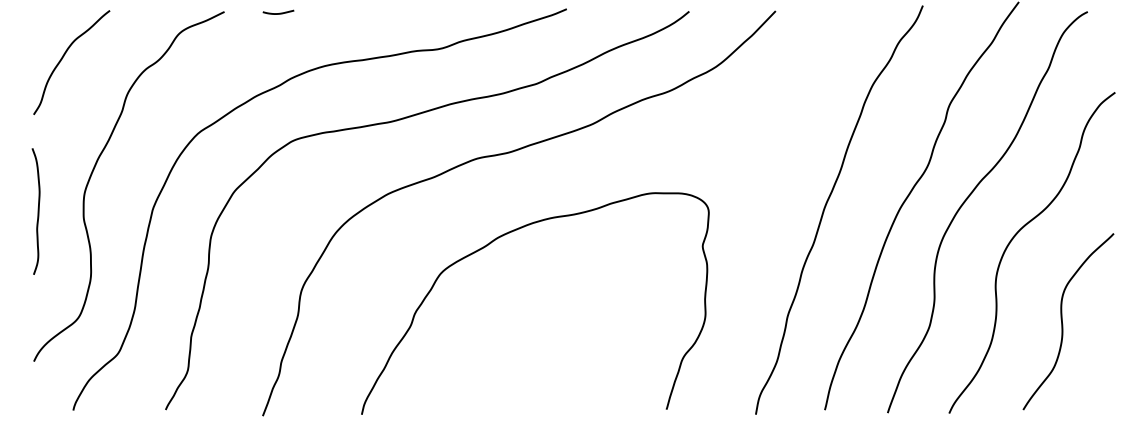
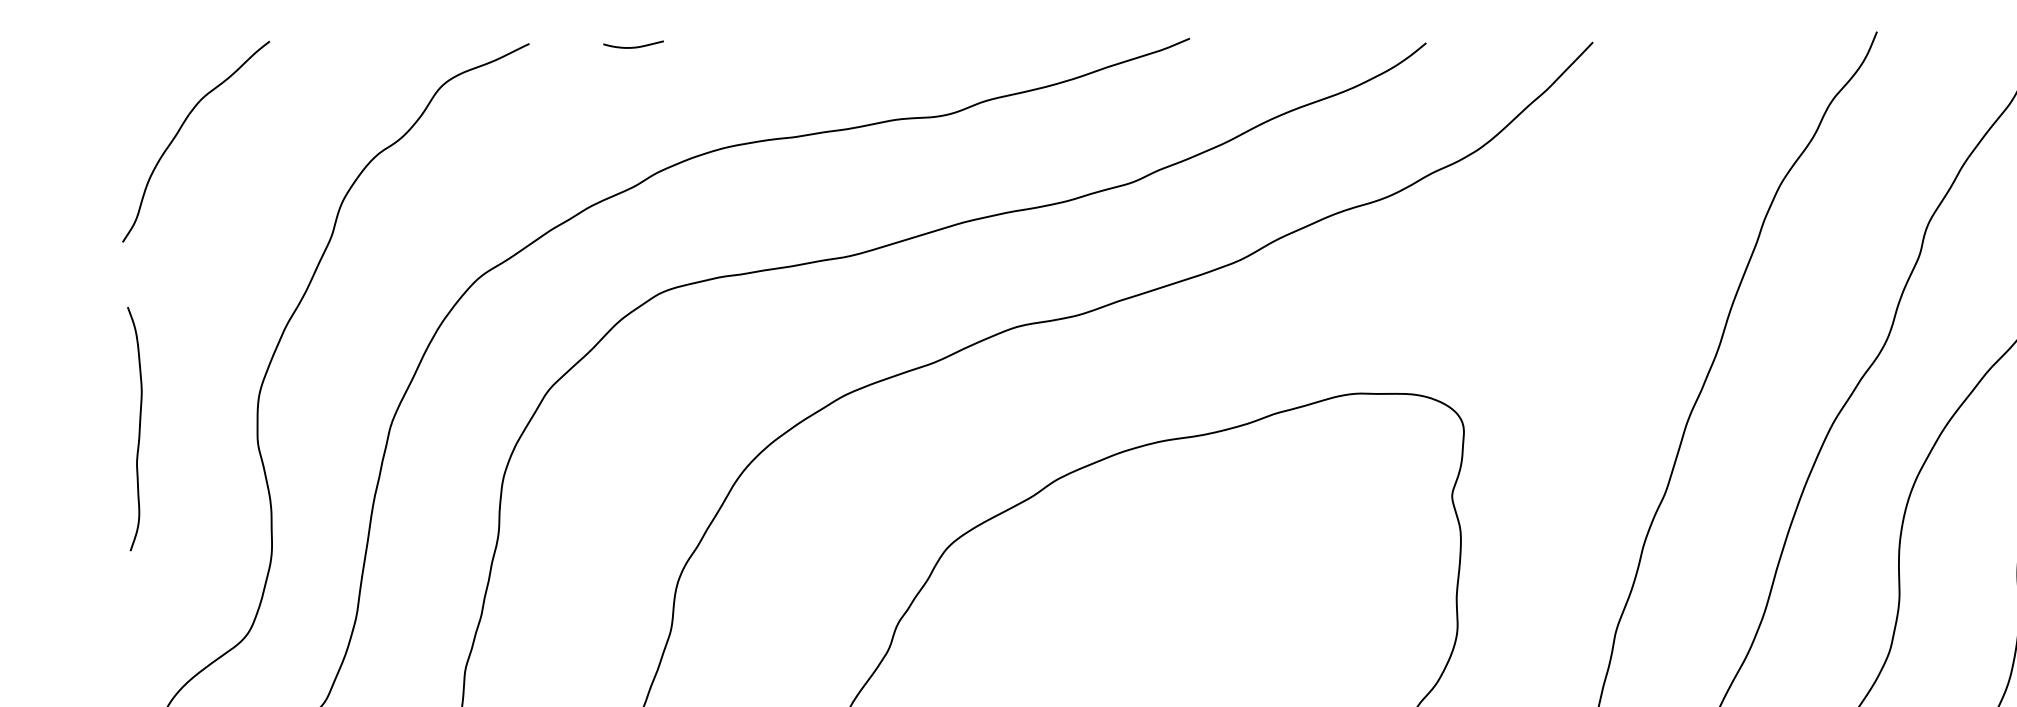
curve: (63, 58) -> (180, 133), moved
curve: (37, 211) -> (137, 428), moved

